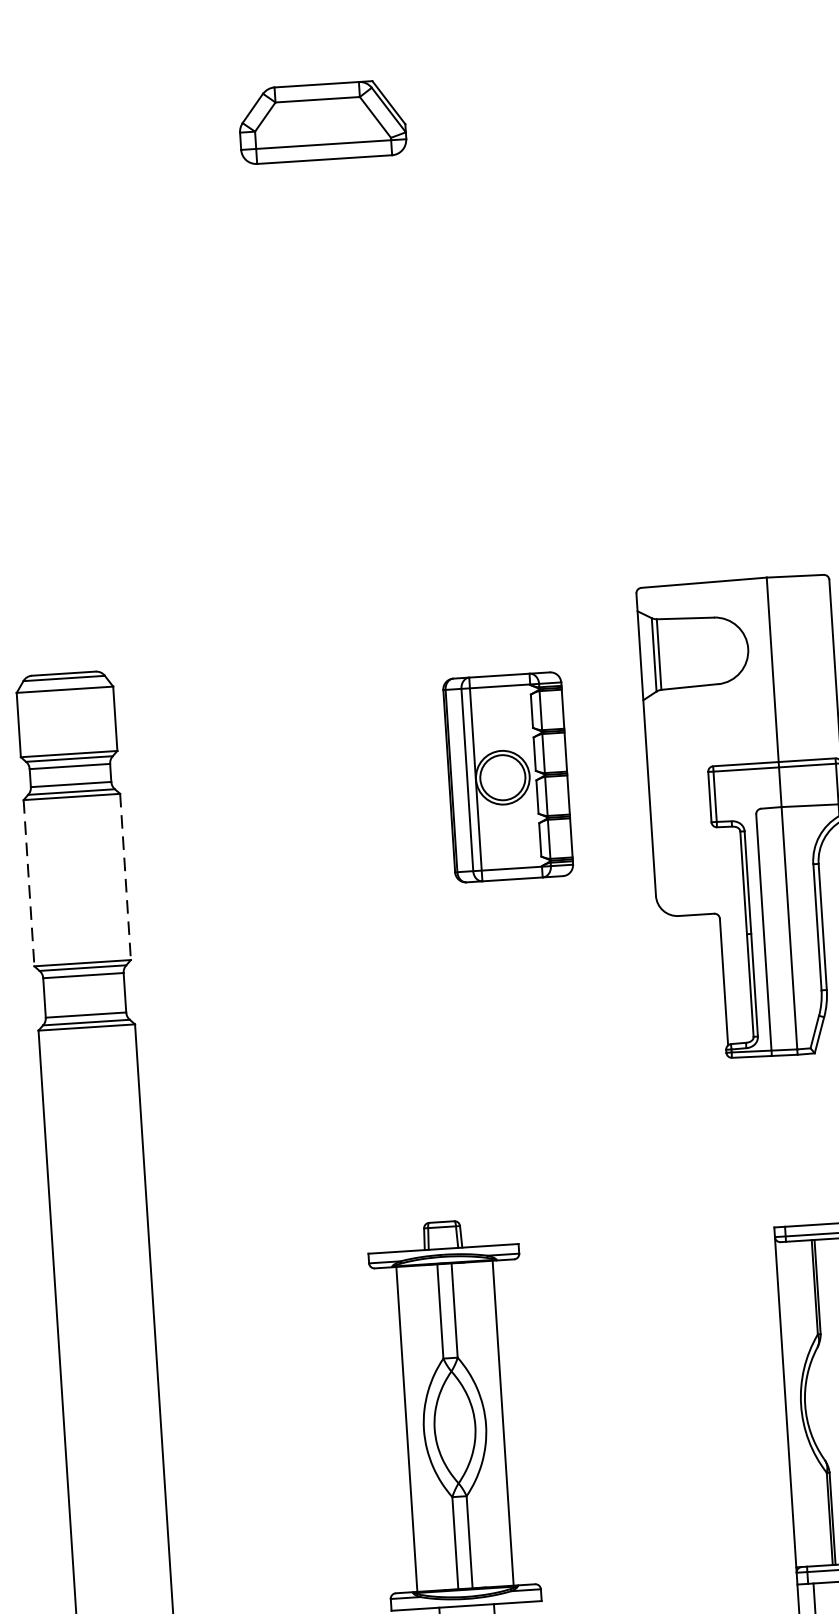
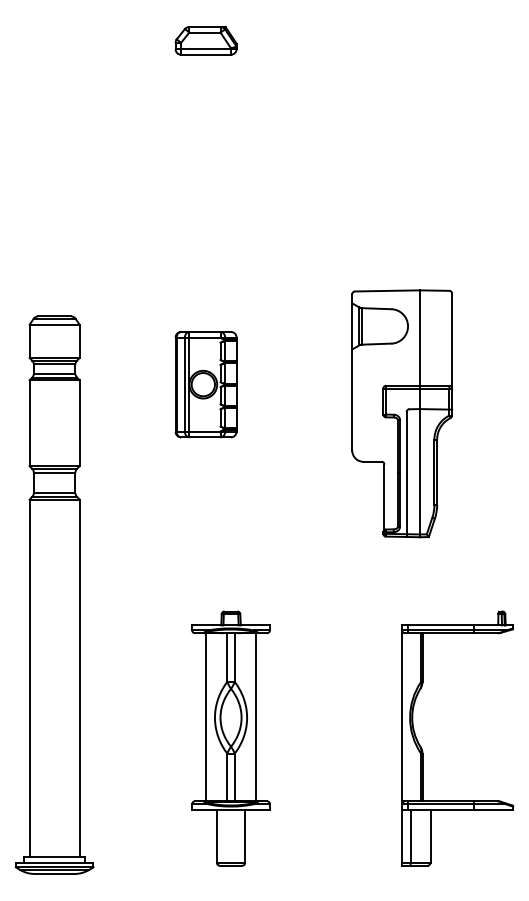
part: (320, 121) -> (205, 40), size x0.71
part: (507, 777) -> (205, 384), moved
line: (125, 877) -> (79, 423), dashed -> solid
line: (28, 883) -> (29, 423), dashed -> solid

